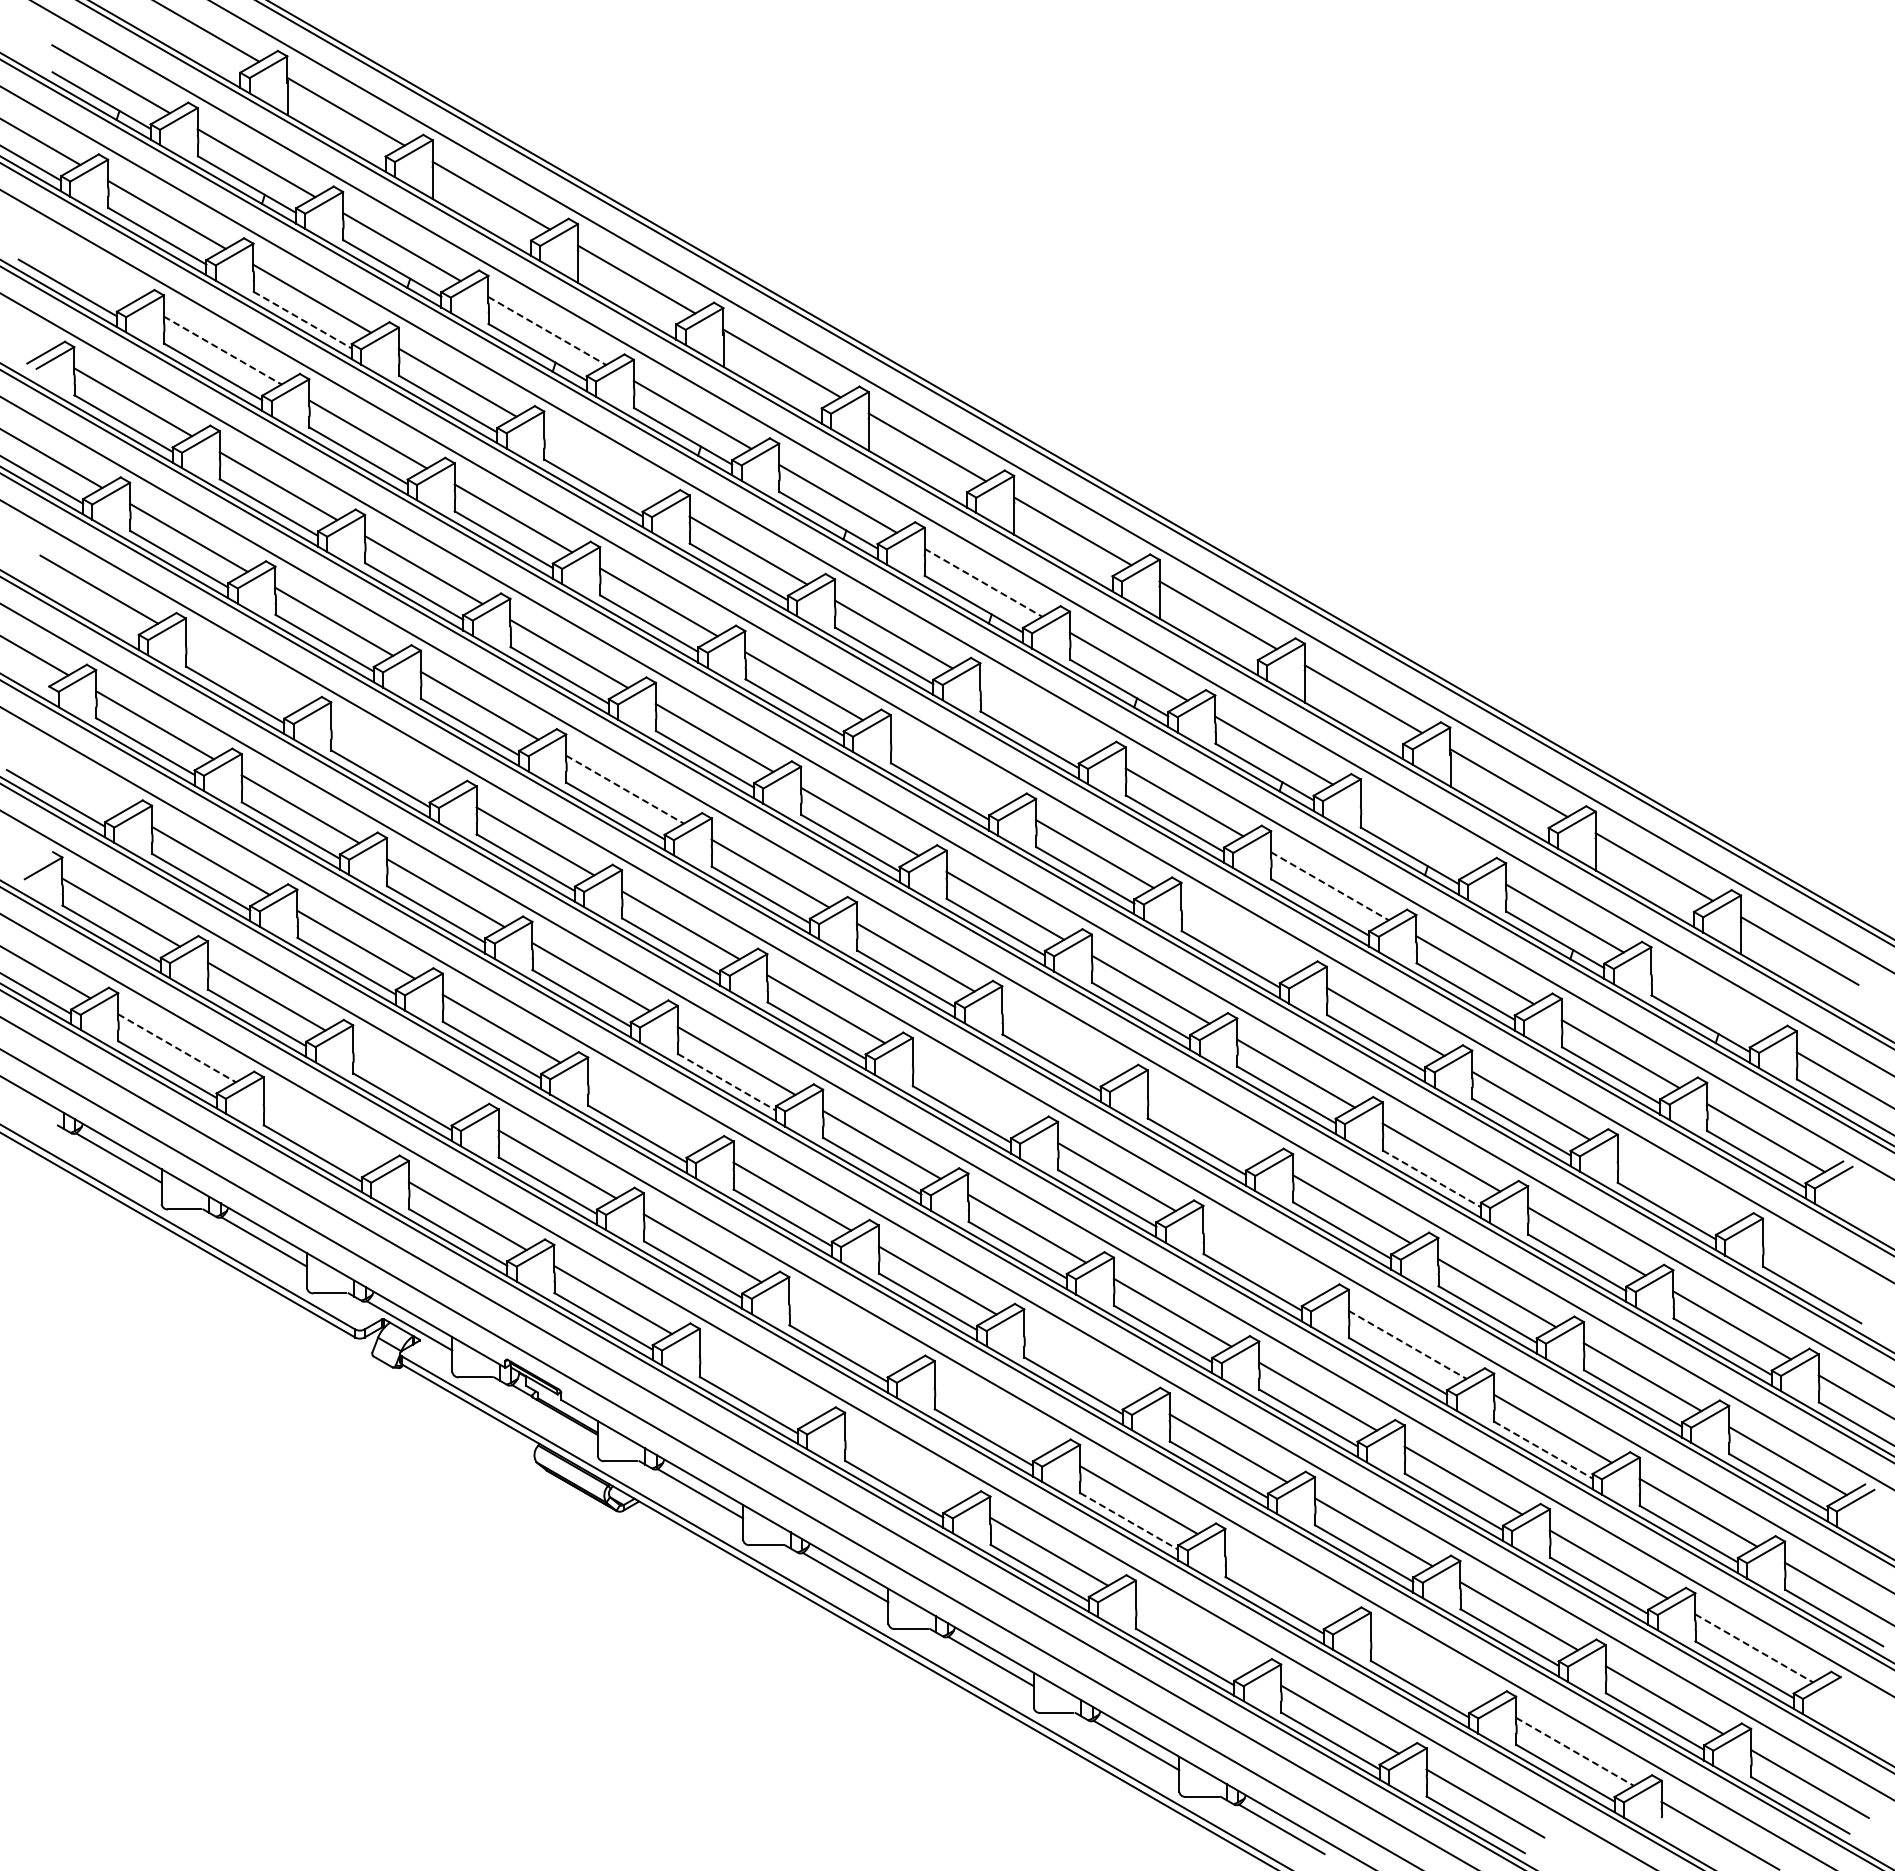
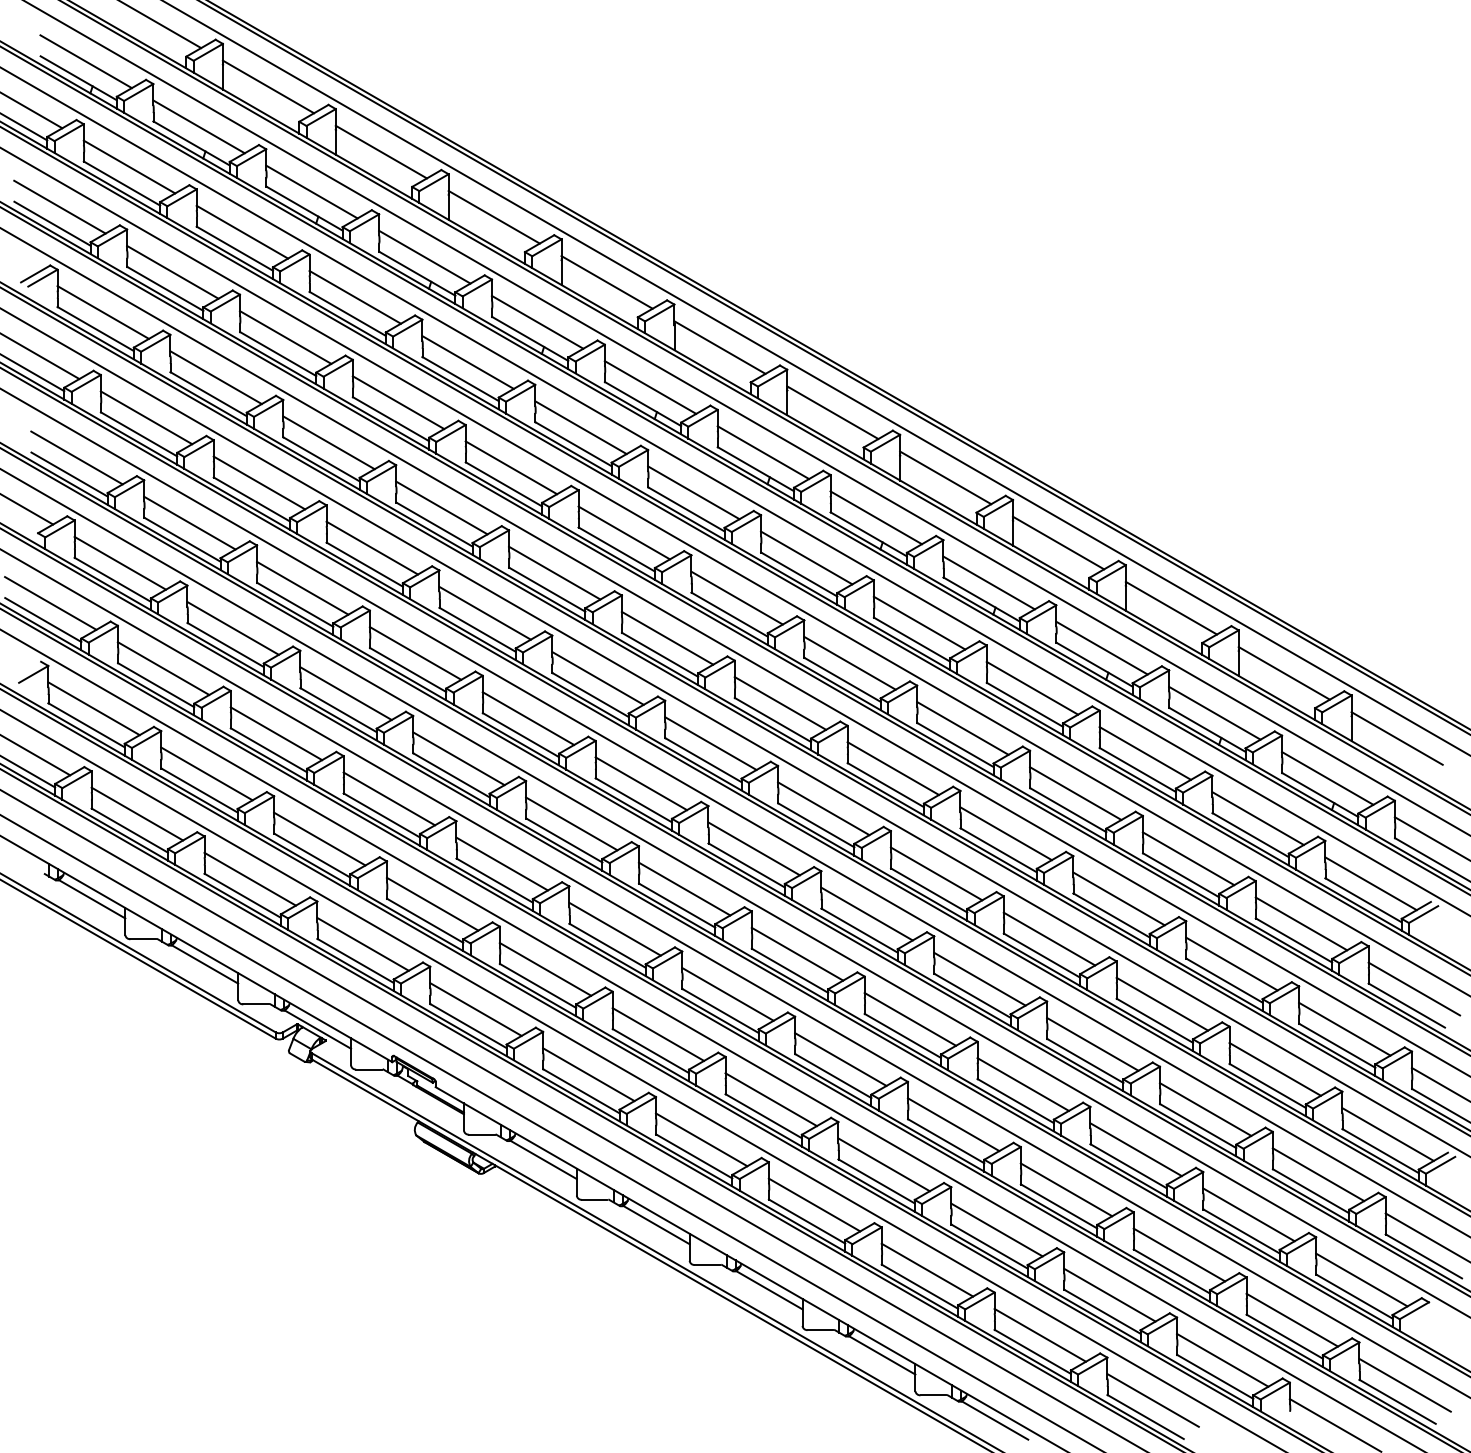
line: (77, 266) -> (60, 207), added
line: (302, 320) -> (234, 249), dashed -> solid
line: (547, 331) -> (424, 257), dashed -> solid
line: (222, 350) -> (172, 272), dashed -> solid
line: (602, 466) -> (467, 362), added
line: (983, 582) -> (763, 452), dashed -> solid
line: (89, 610) -> (69, 474), added
line: (244, 673) -> (189, 523), added
line: (1039, 718) -> (806, 558), added
line: (389, 757) -> (302, 588), added
line: (949, 770) -> (737, 598), added
line: (65, 776) -> (50, 603), added
line: (625, 789) -> (485, 613), dashed -> solid
line: (1419, 834) -> (1101, 648), added
line: (1329, 886) -> (1032, 688), dashed -> solid
line: (1240, 937) -> (962, 728), added
line: (1710, 1002) -> (1327, 778), added
line: (1061, 1041) -> (824, 808), added
line: (177, 1048) -> (137, 814), dashed -> solid
line: (411, 1080) -> (319, 839), added
line: (727, 1082) -> (564, 840), dashed -> solid
line: (971, 1093) -> (754, 849), added
line: (646, 1112) -> (501, 863), added
line: (1206, 1125) -> (936, 874), added
line: (322, 1132) -> (250, 879), added
line: (1431, 1178) -> (1111, 915), dashed -> solid
line: (1676, 1189) -> (1301, 923), added
line: (1262, 1260) -> (980, 978), added
line: (1821, 1273) -> (1414, 988), added
line: (848, 1332) -> (658, 1034), added
line: (1407, 1344) -> (1092, 1044), dashed -> solid
line: (1083, 1364) -> (841, 1059), added
line: (758, 1383) -> (588, 1074), added
line: (993, 1416) -> (771, 1099), added
line: (1543, 1450) -> (1198, 1126), dashed -> solid
line: (903, 1467) -> (701, 1139), added
line: (1129, 1521) -> (876, 1181), dashed -> solid
line: (1284, 1583) -> (997, 1229), added
line: (1194, 1635) -> (927, 1269), added
line: (1754, 1648) -> (1362, 1280), dashed -> solid
line: (1429, 1667) -> (1109, 1294), added
line: (1575, 1751) -> (1223, 1360), dashed -> solid

